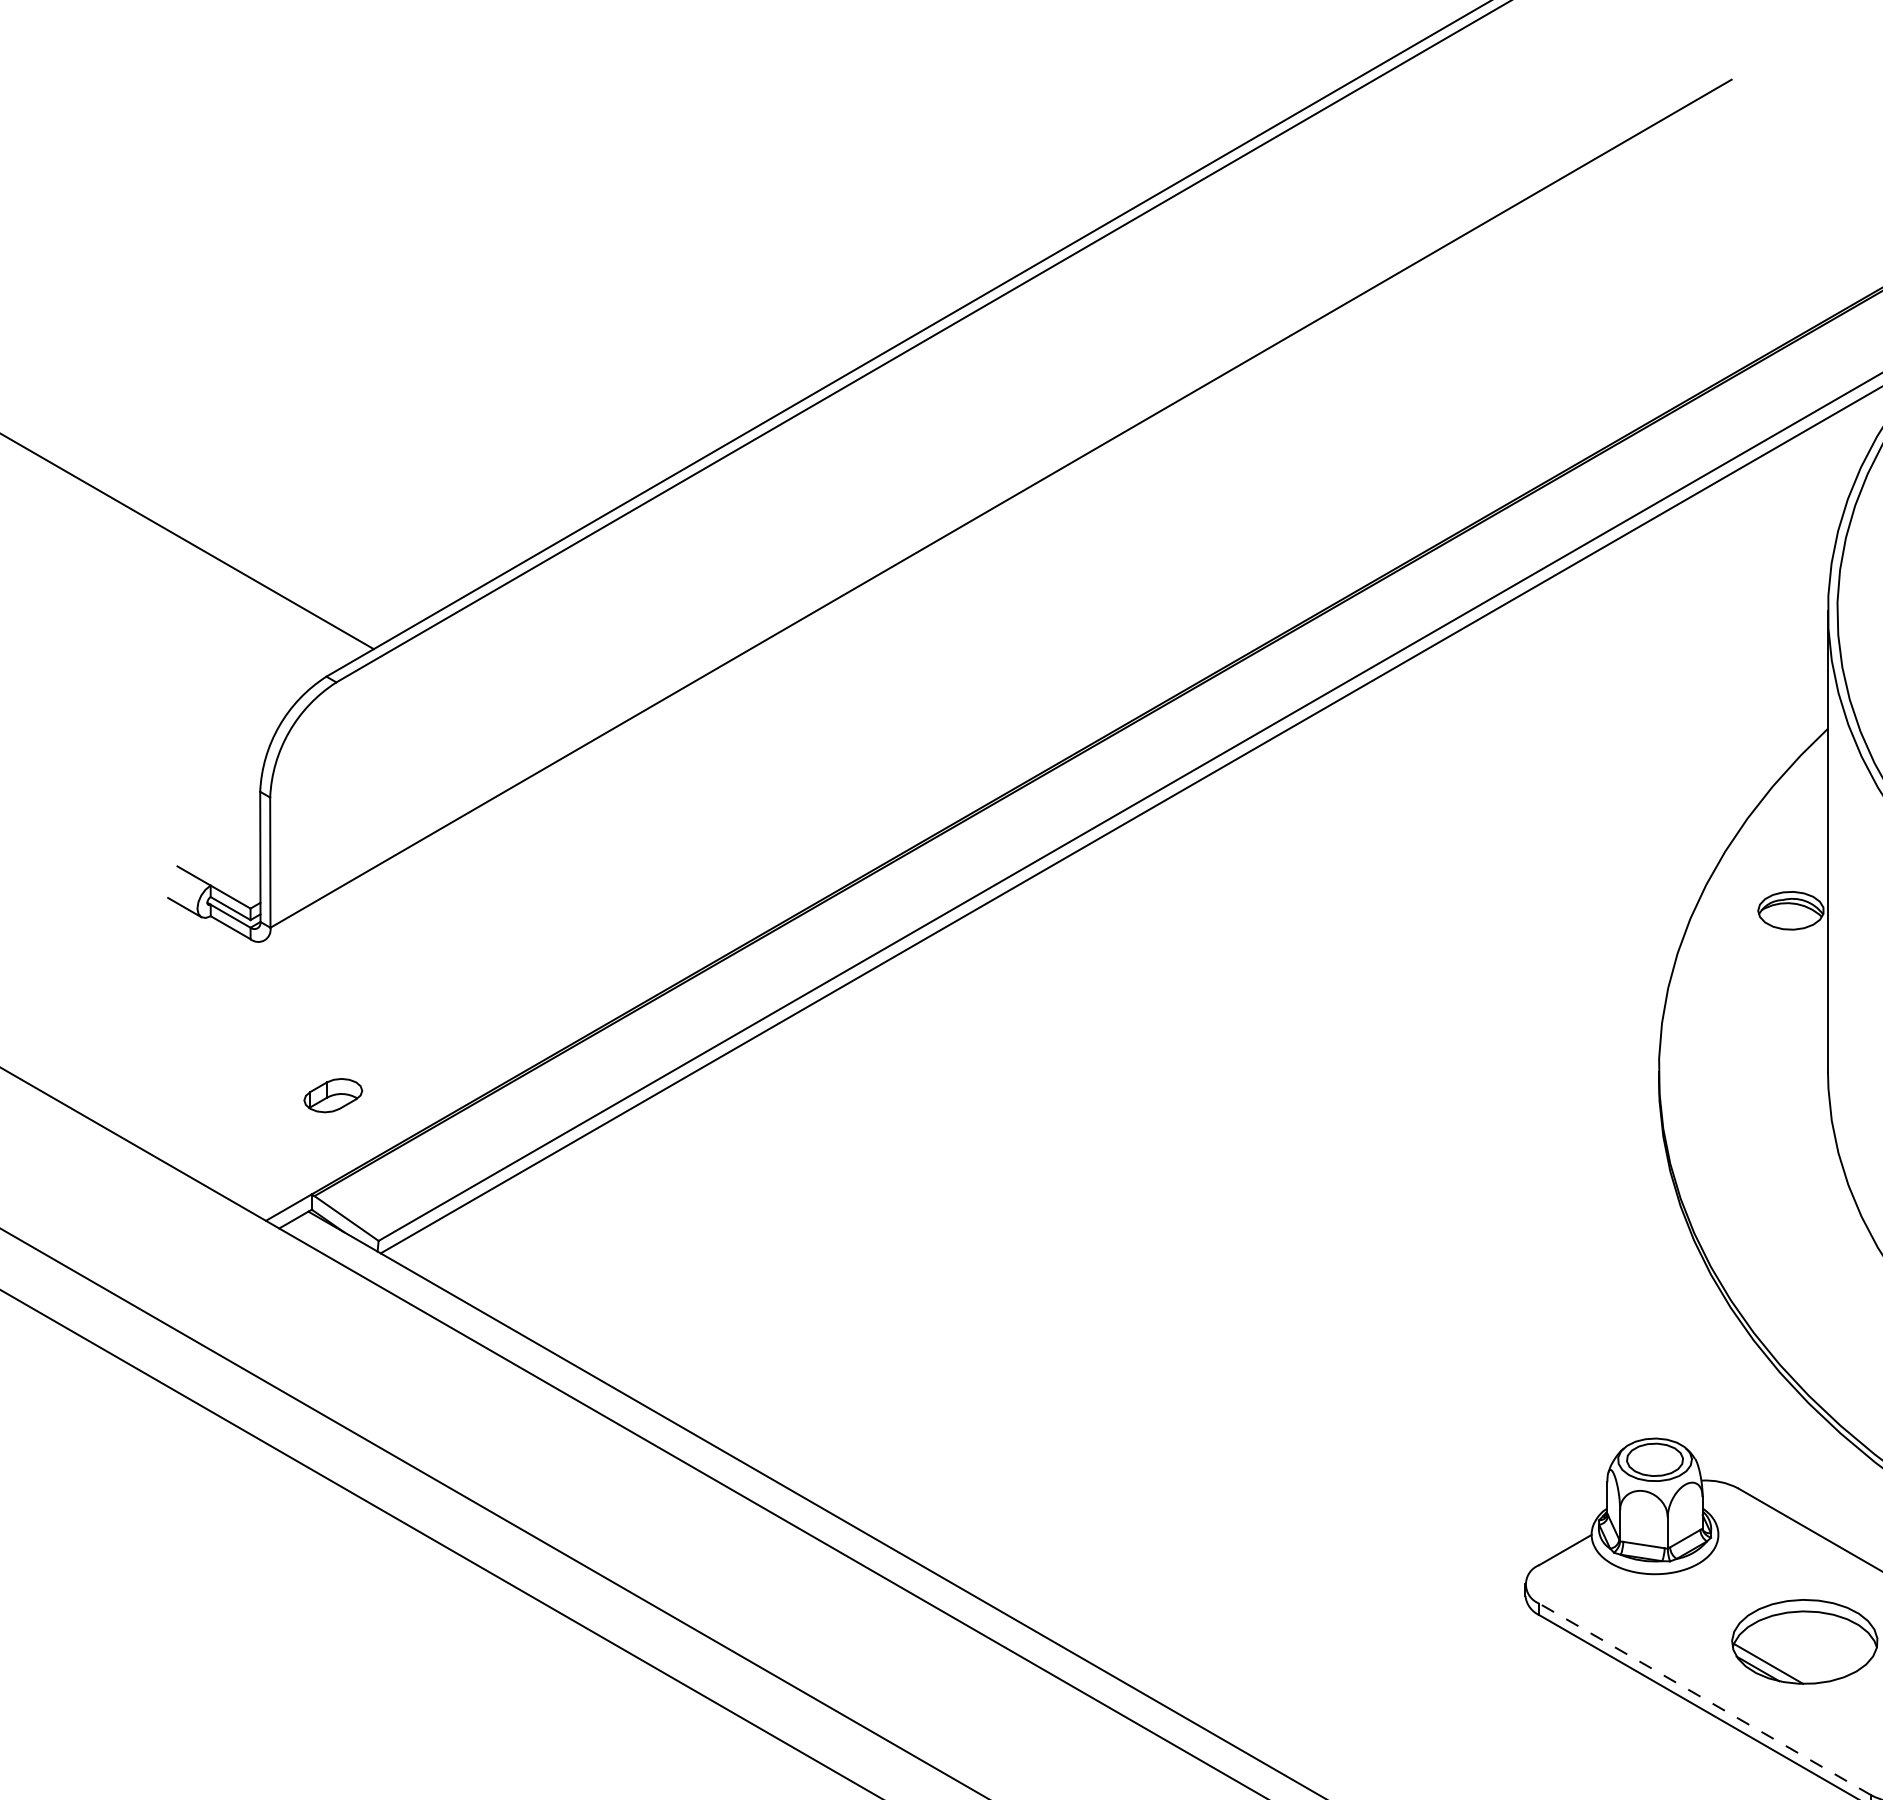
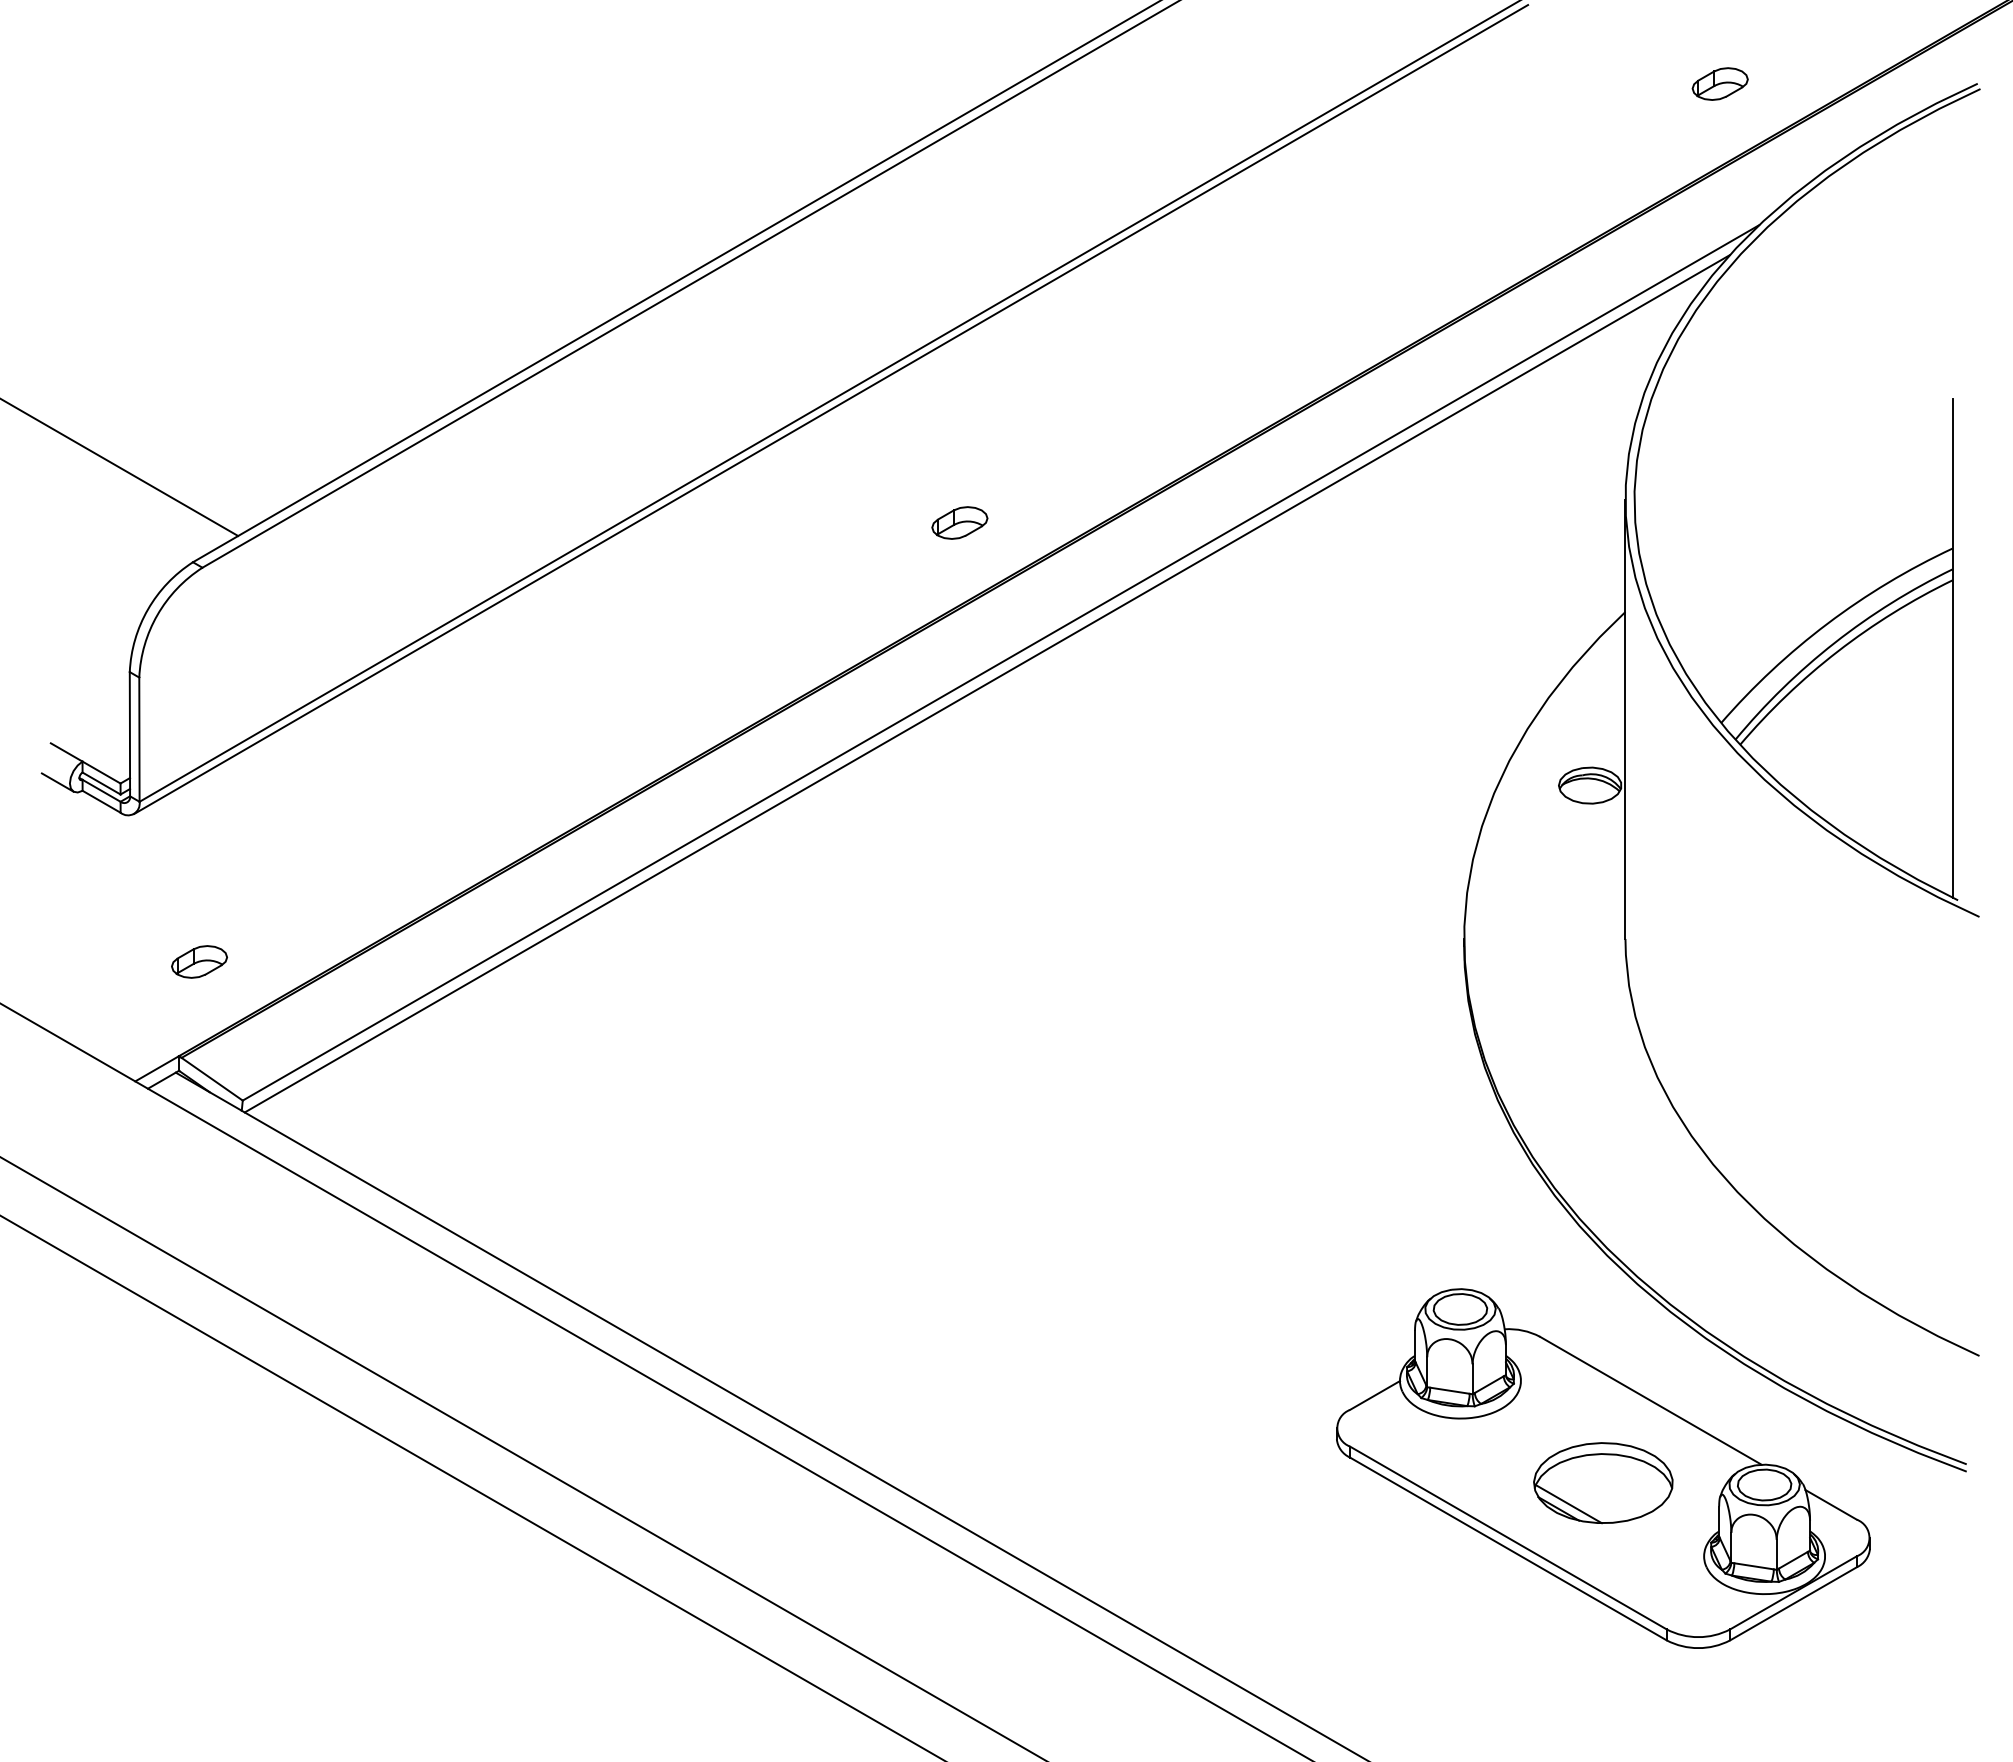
line: (995, 516) -> (831, 409), added
part: (1129, 634) -> (959, 522), added
line: (1705, 1698) -> (1508, 1537), dashed -> solid

